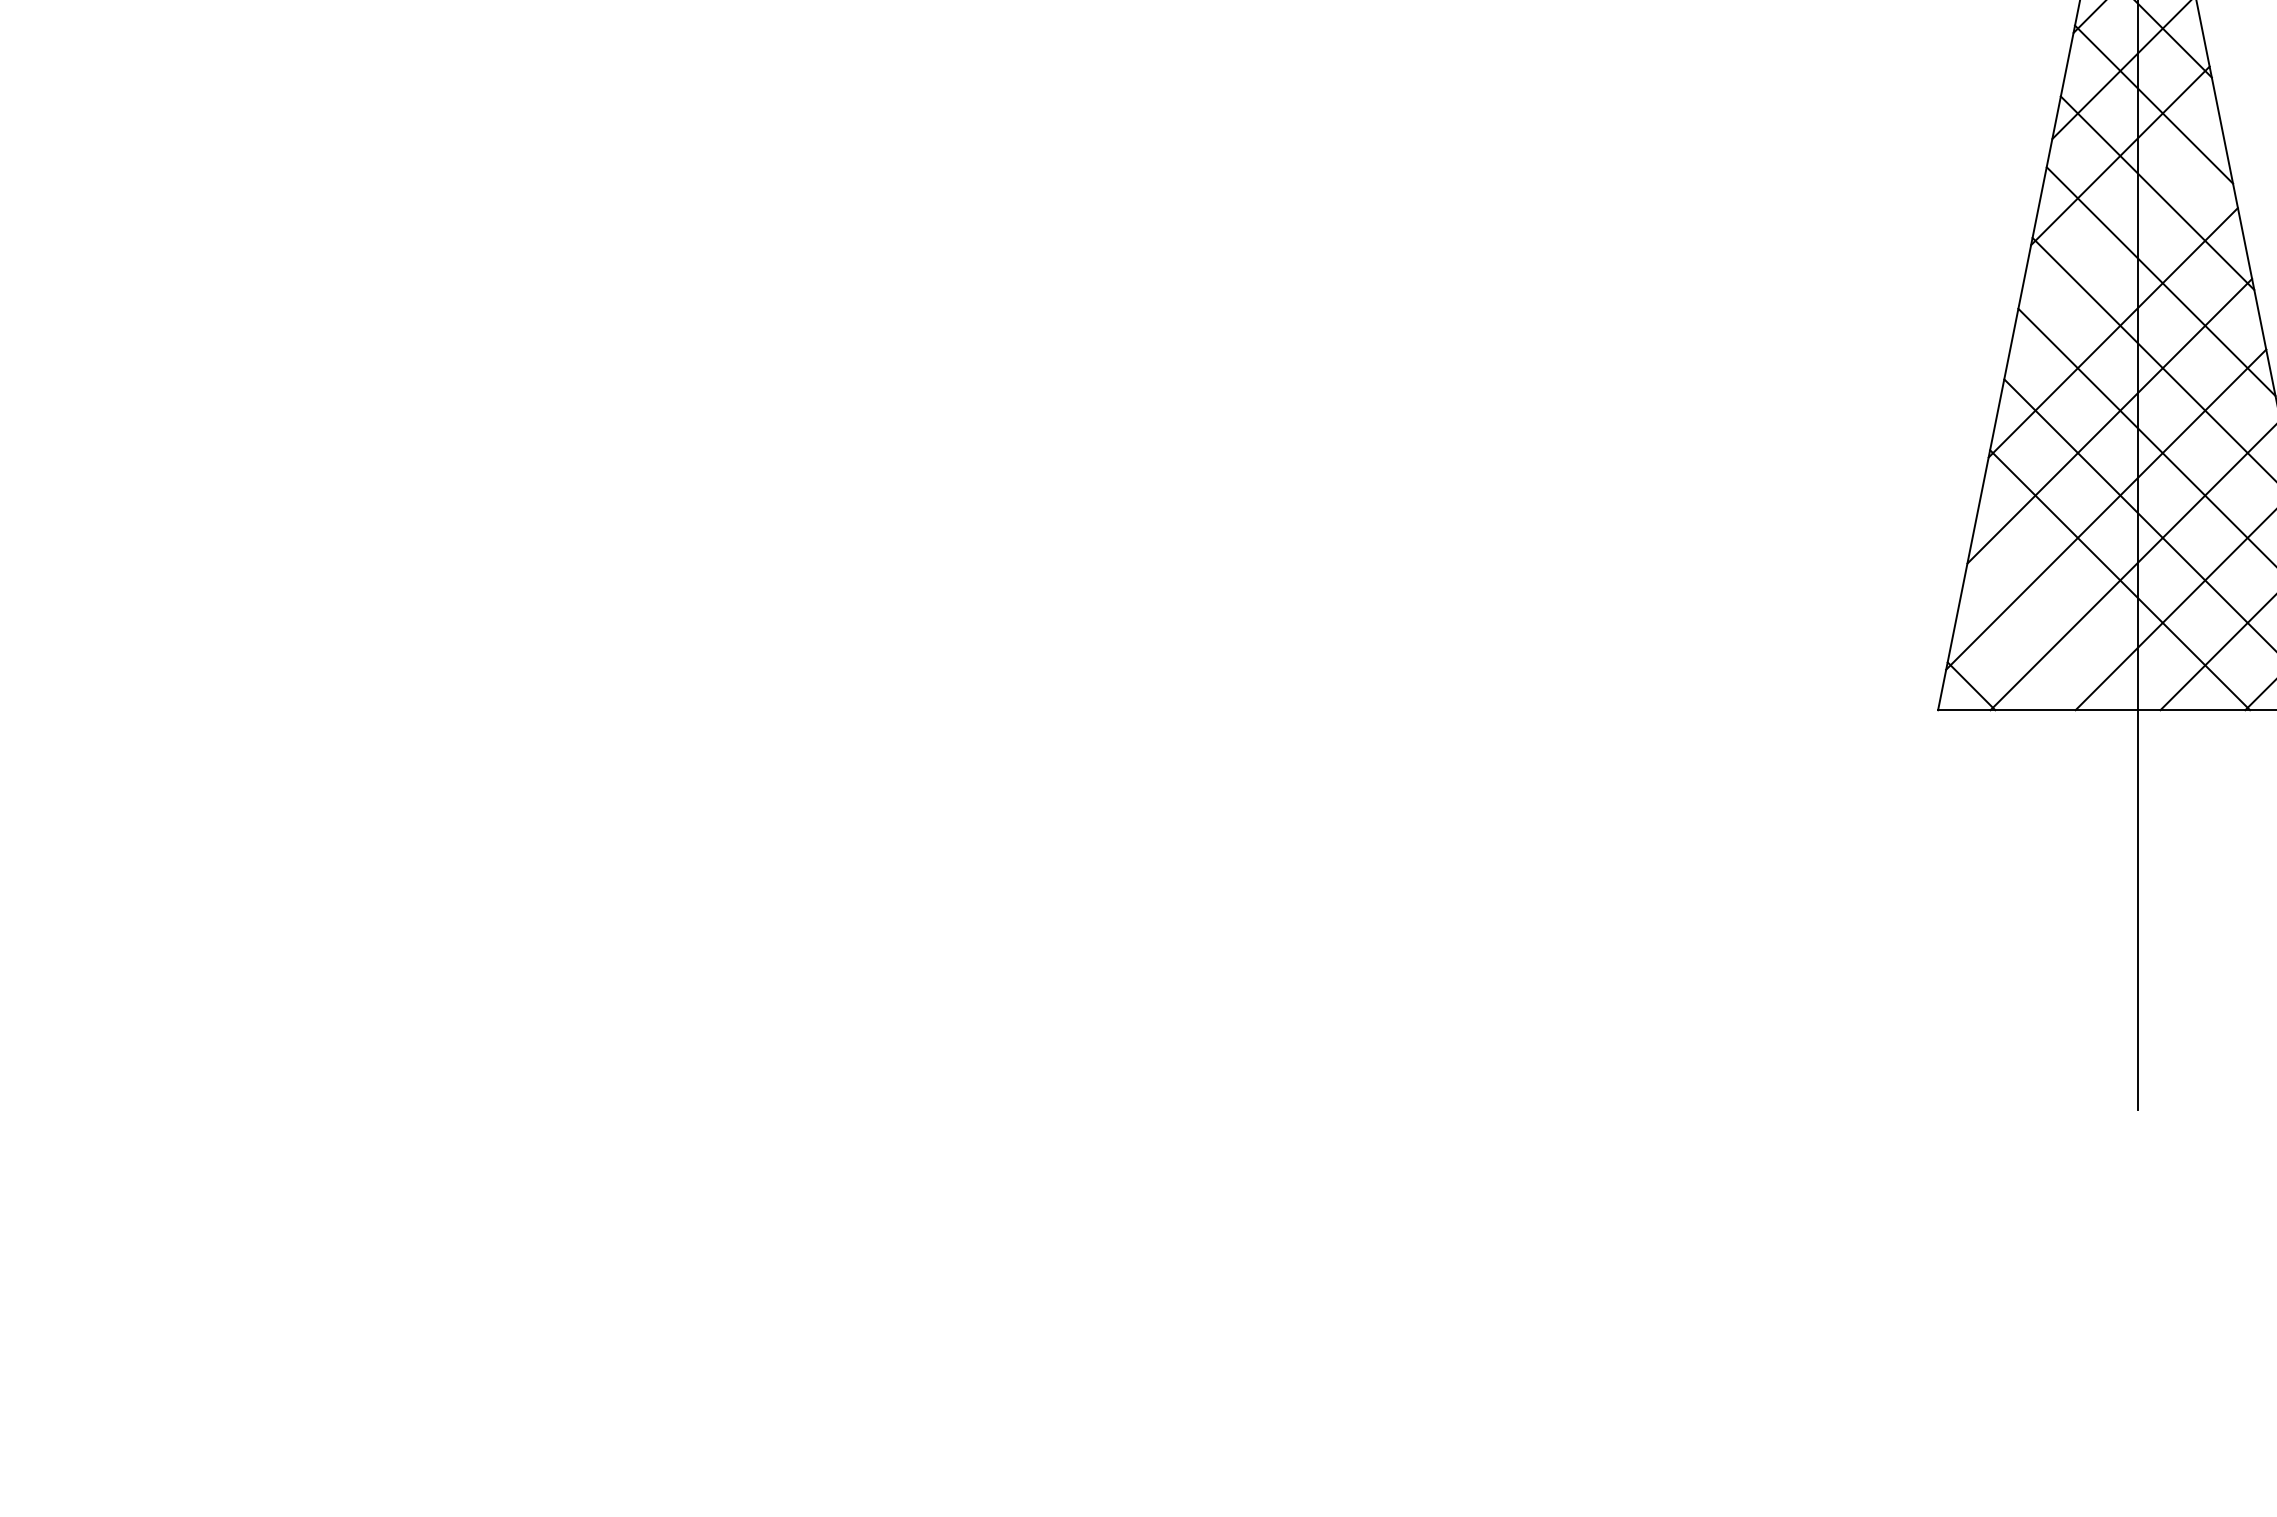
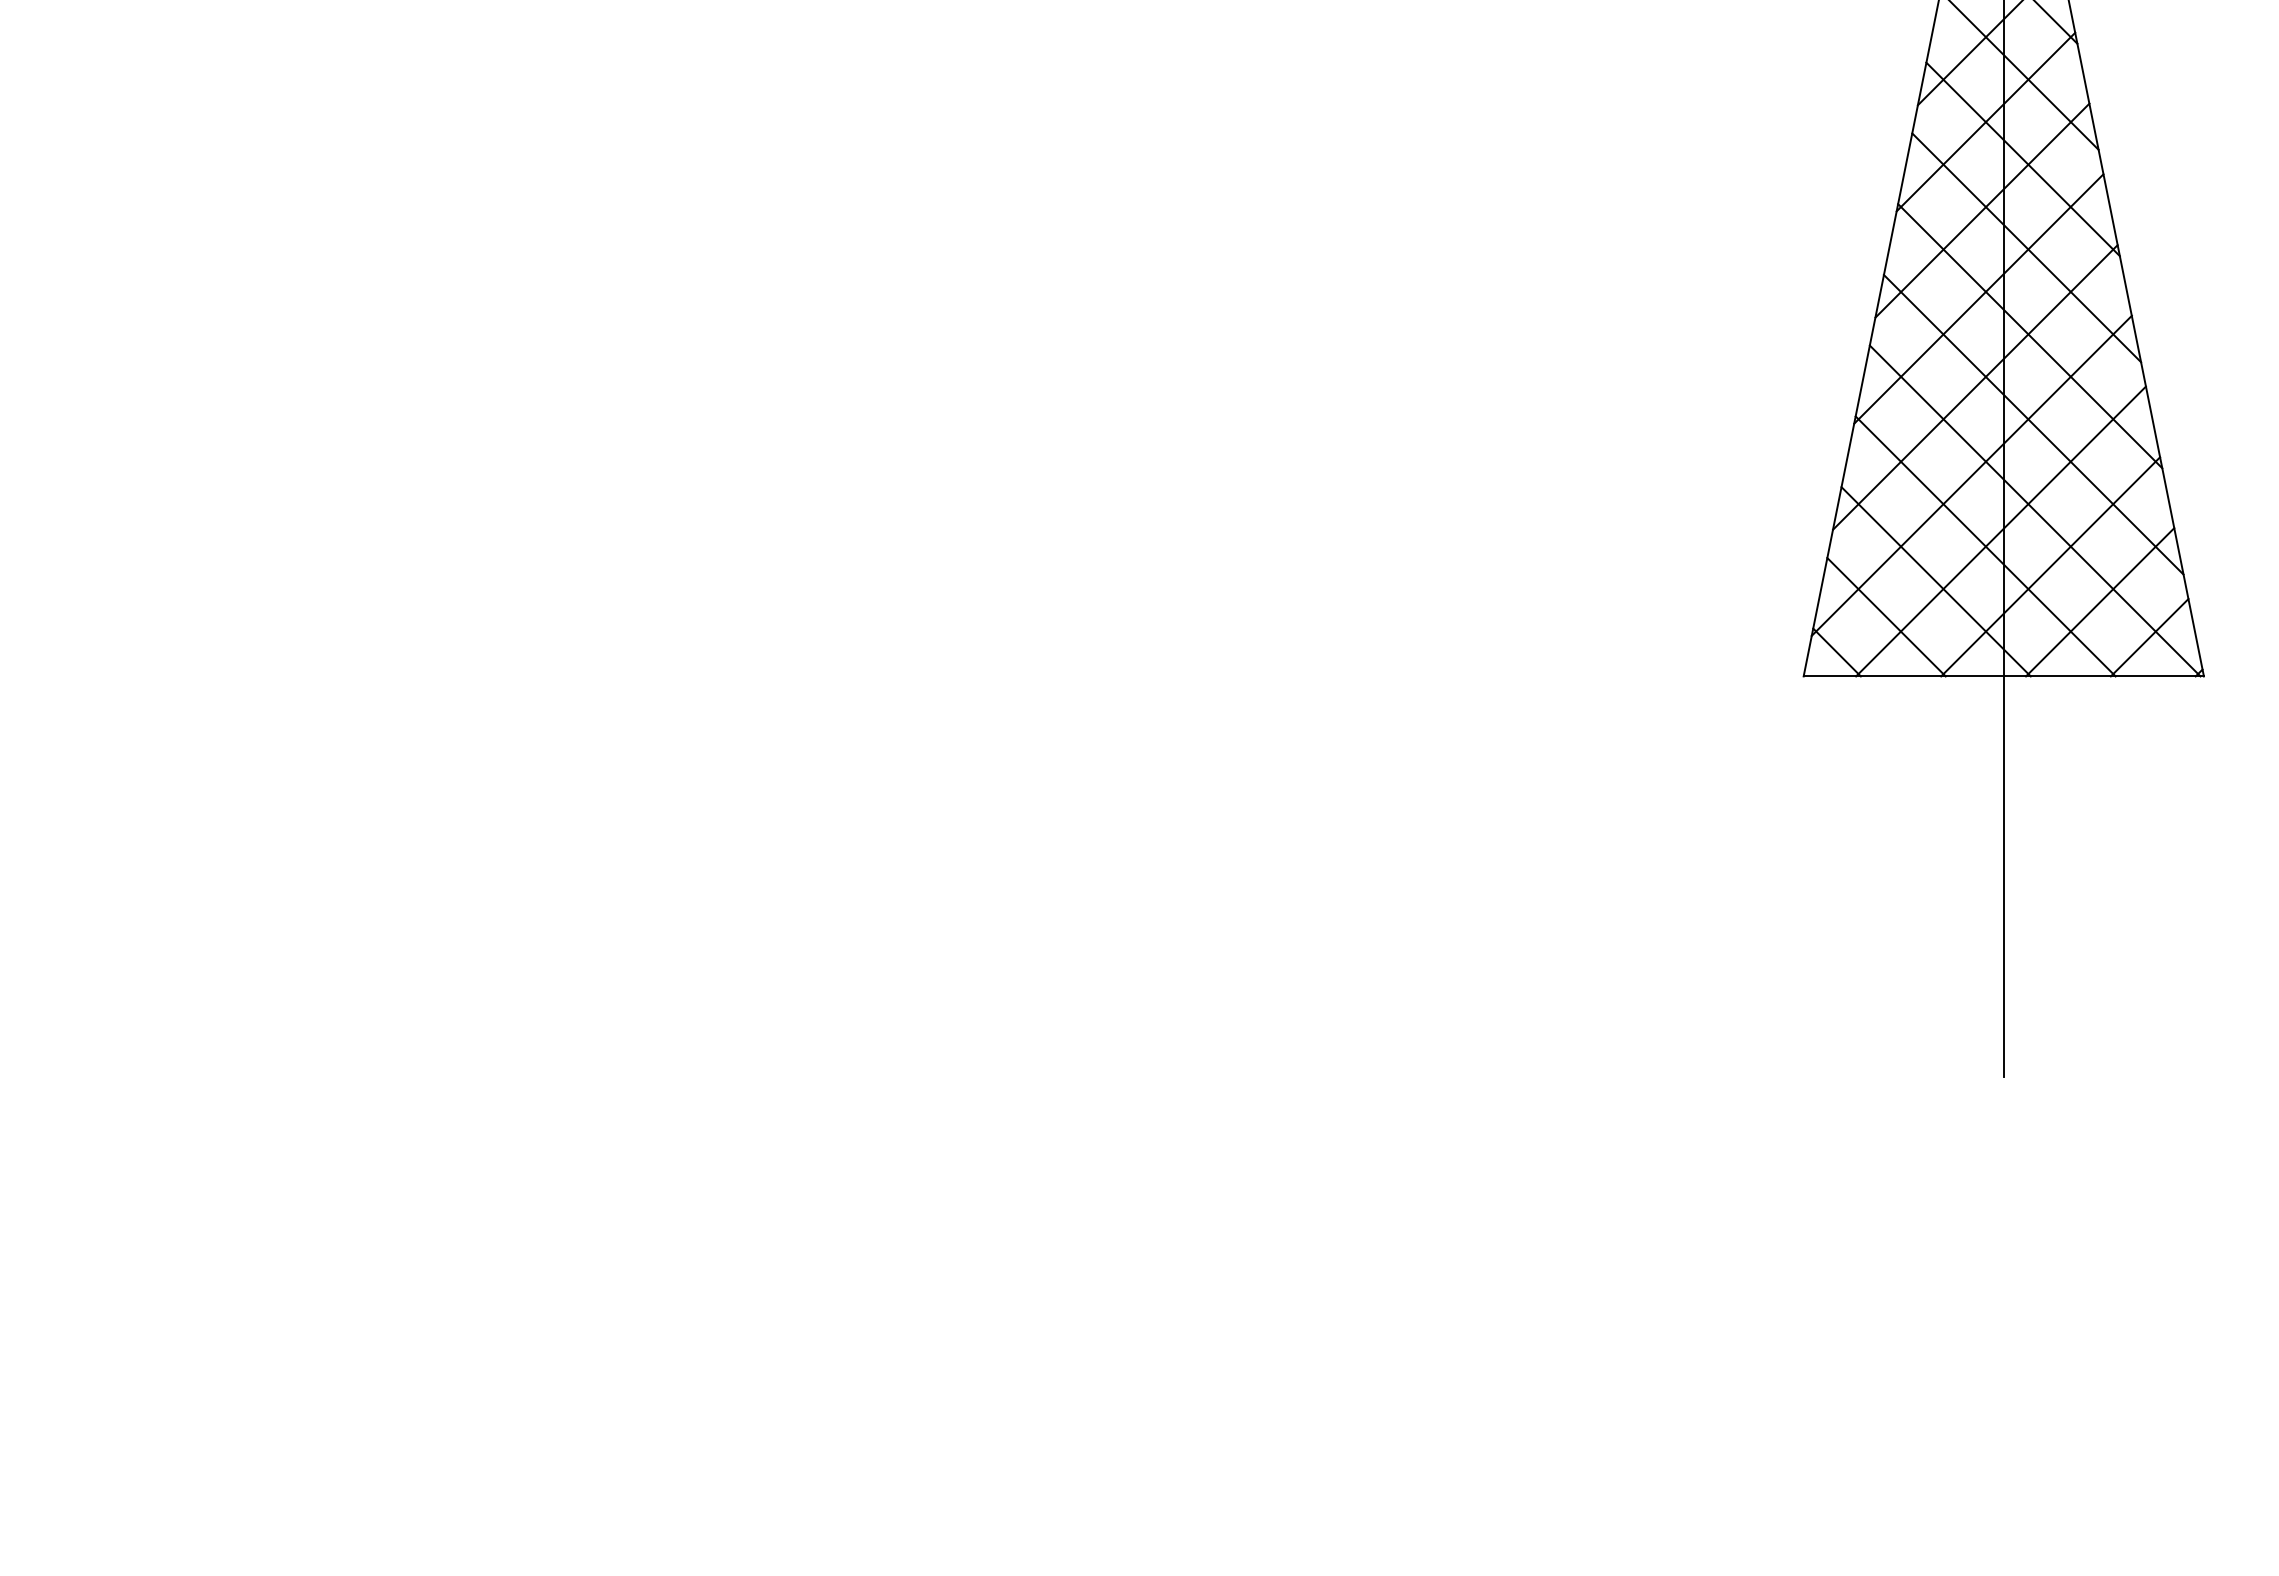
line: (2116, 244) -> (1982, 210), added
line: (2069, 615) -> (1935, 581), added
line: (2020, 650) -> (1886, 616), added

